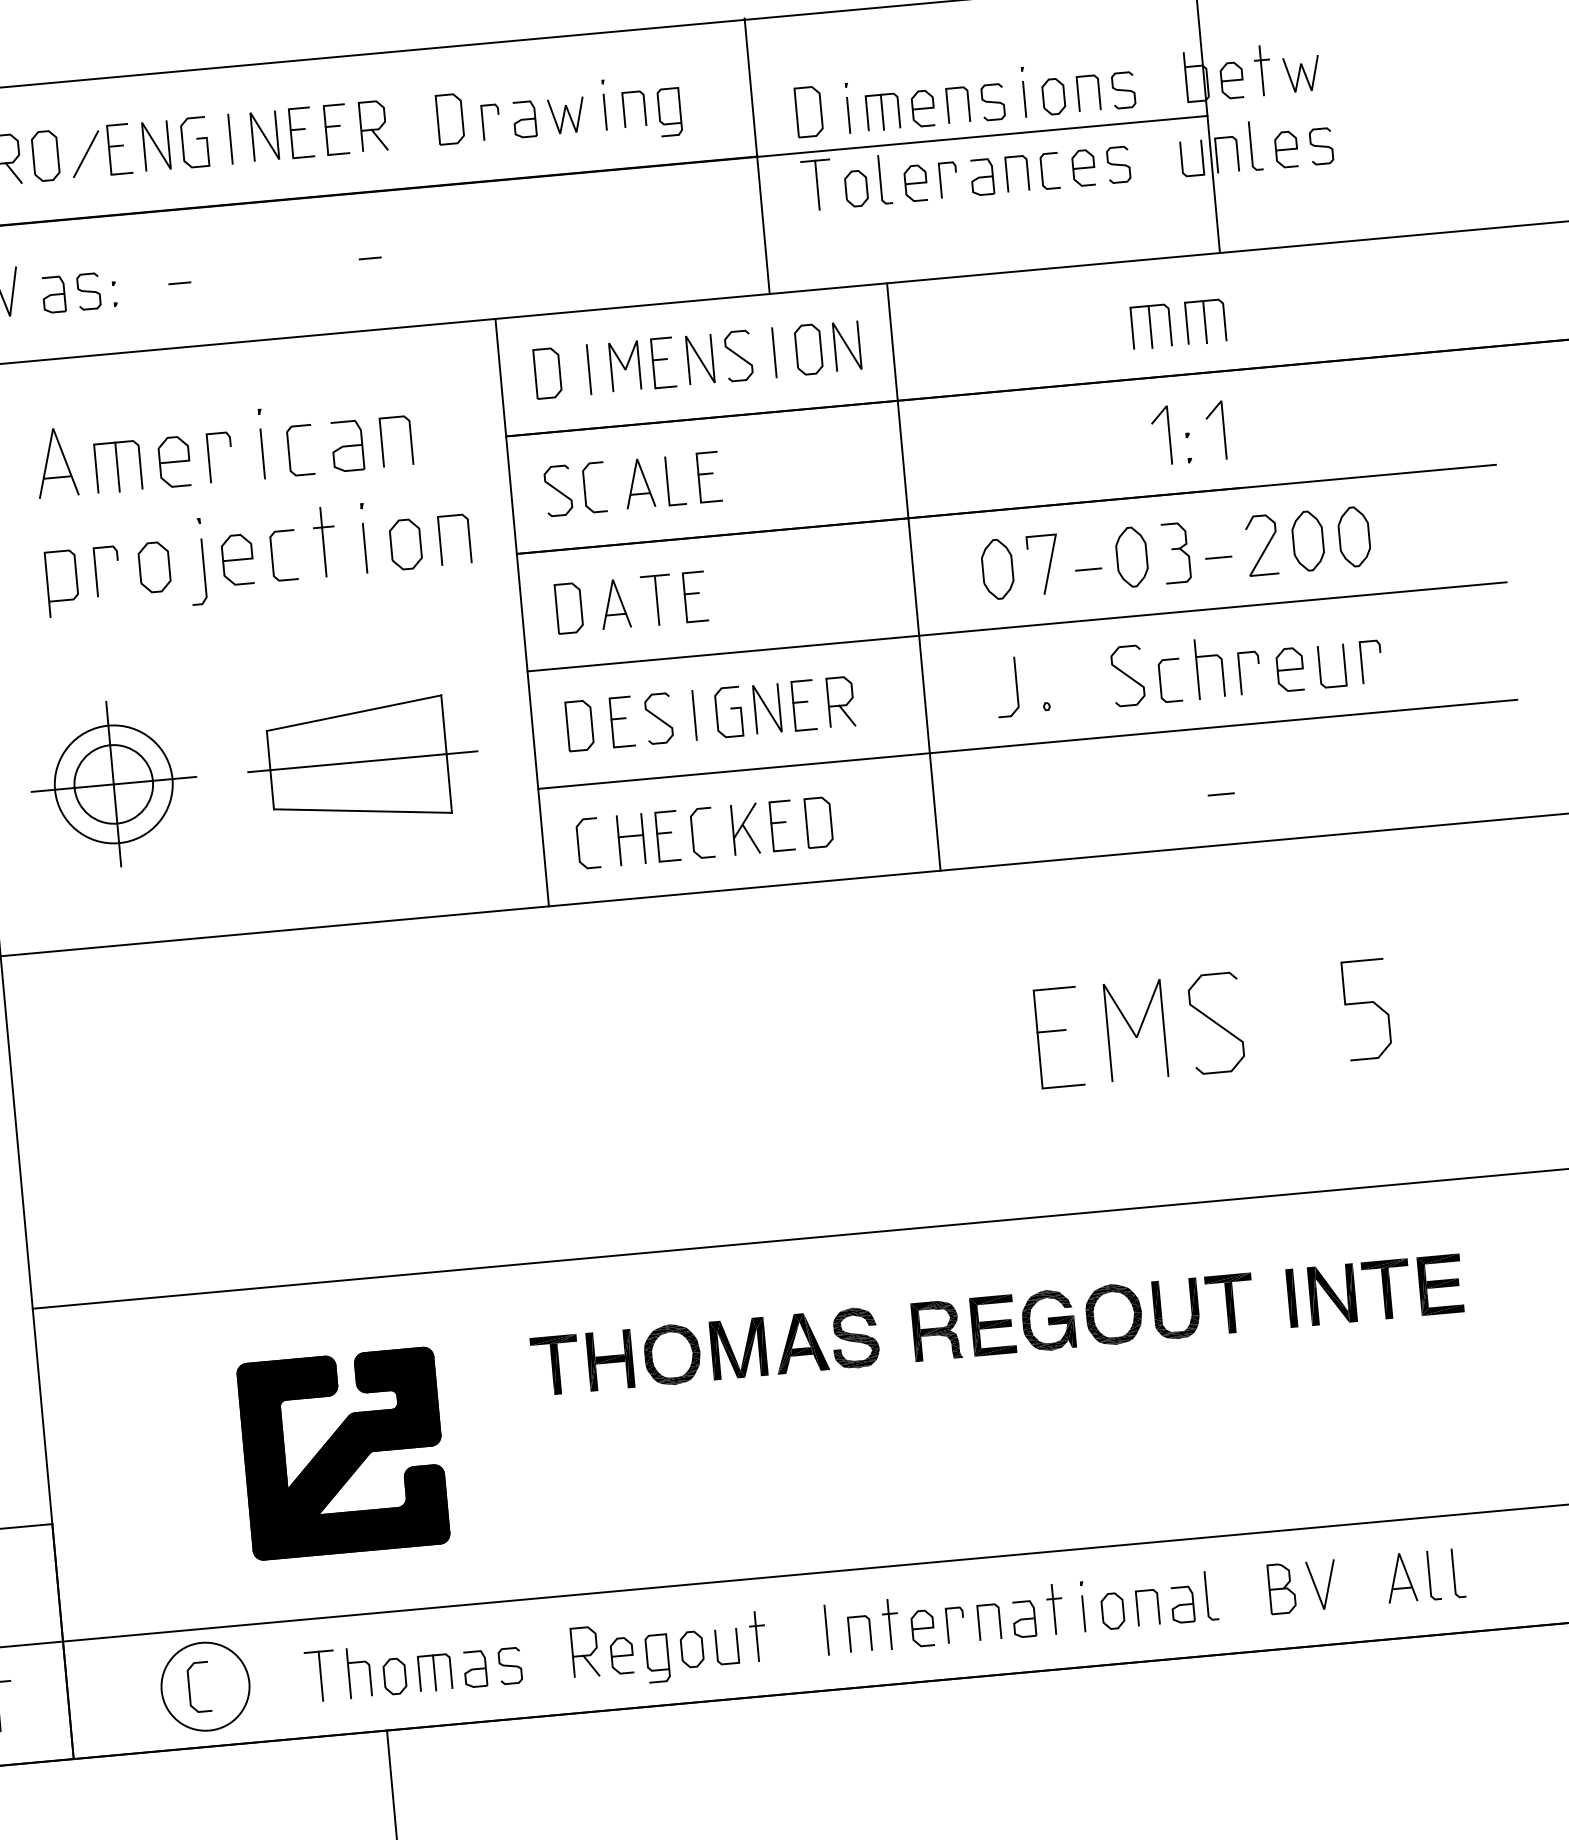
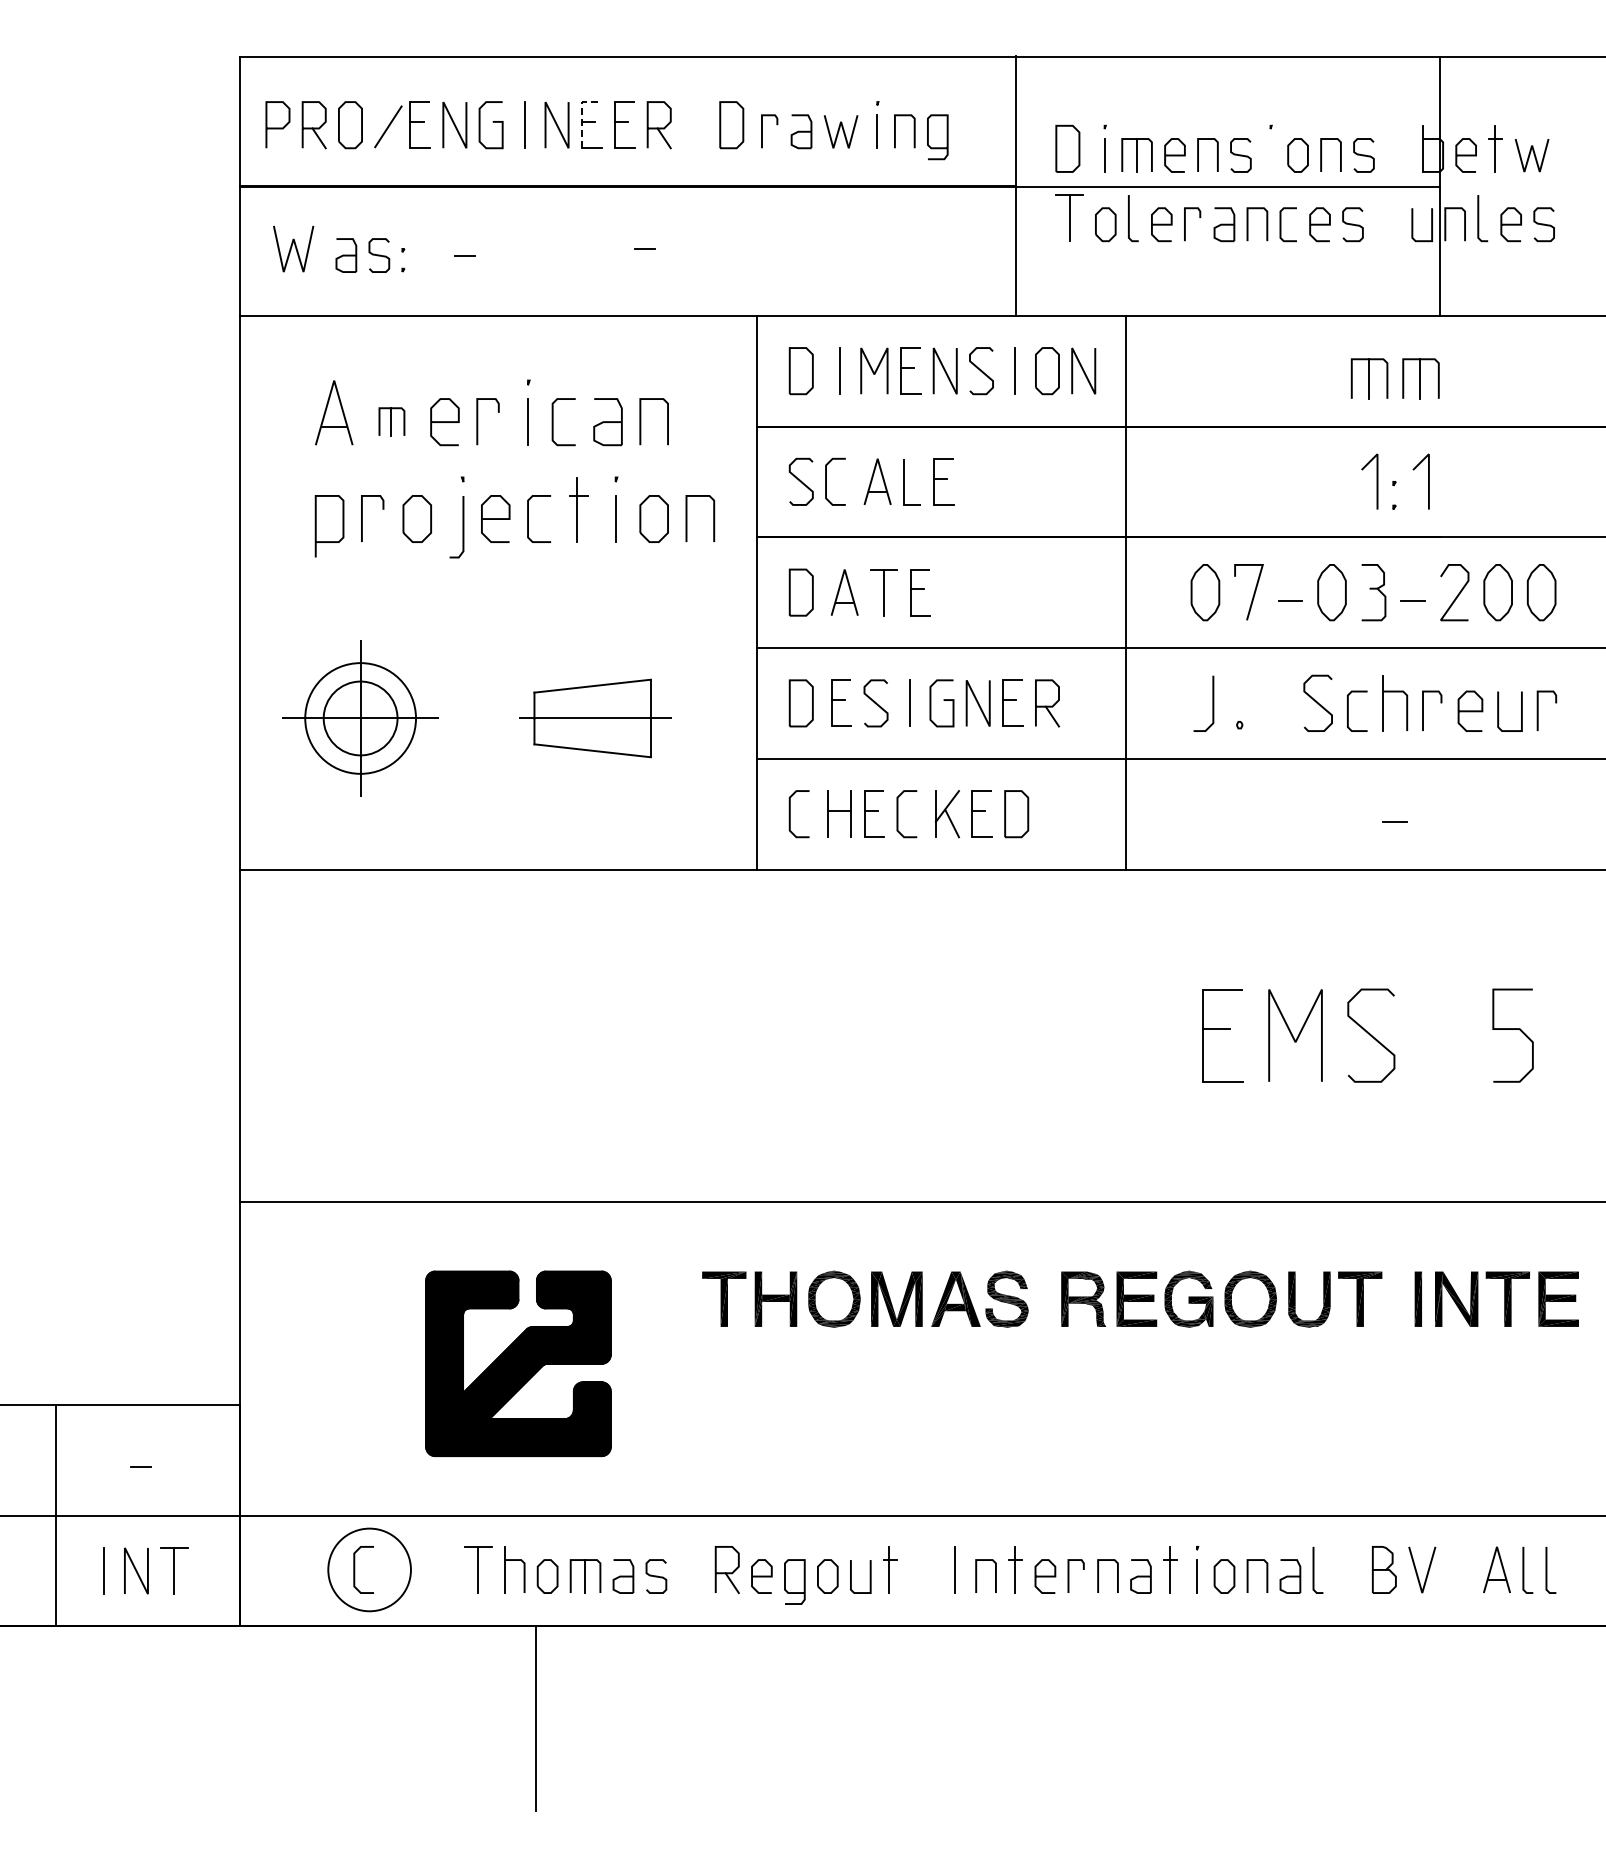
line: (1024, 99) -> (1270, 155), removed
line: (289, 122) -> (581, 114), solid -> dashed
part: (117, 466) -> (391, 421), size x0.6
part: (362, 761) -> (595, 718), size x0.7

